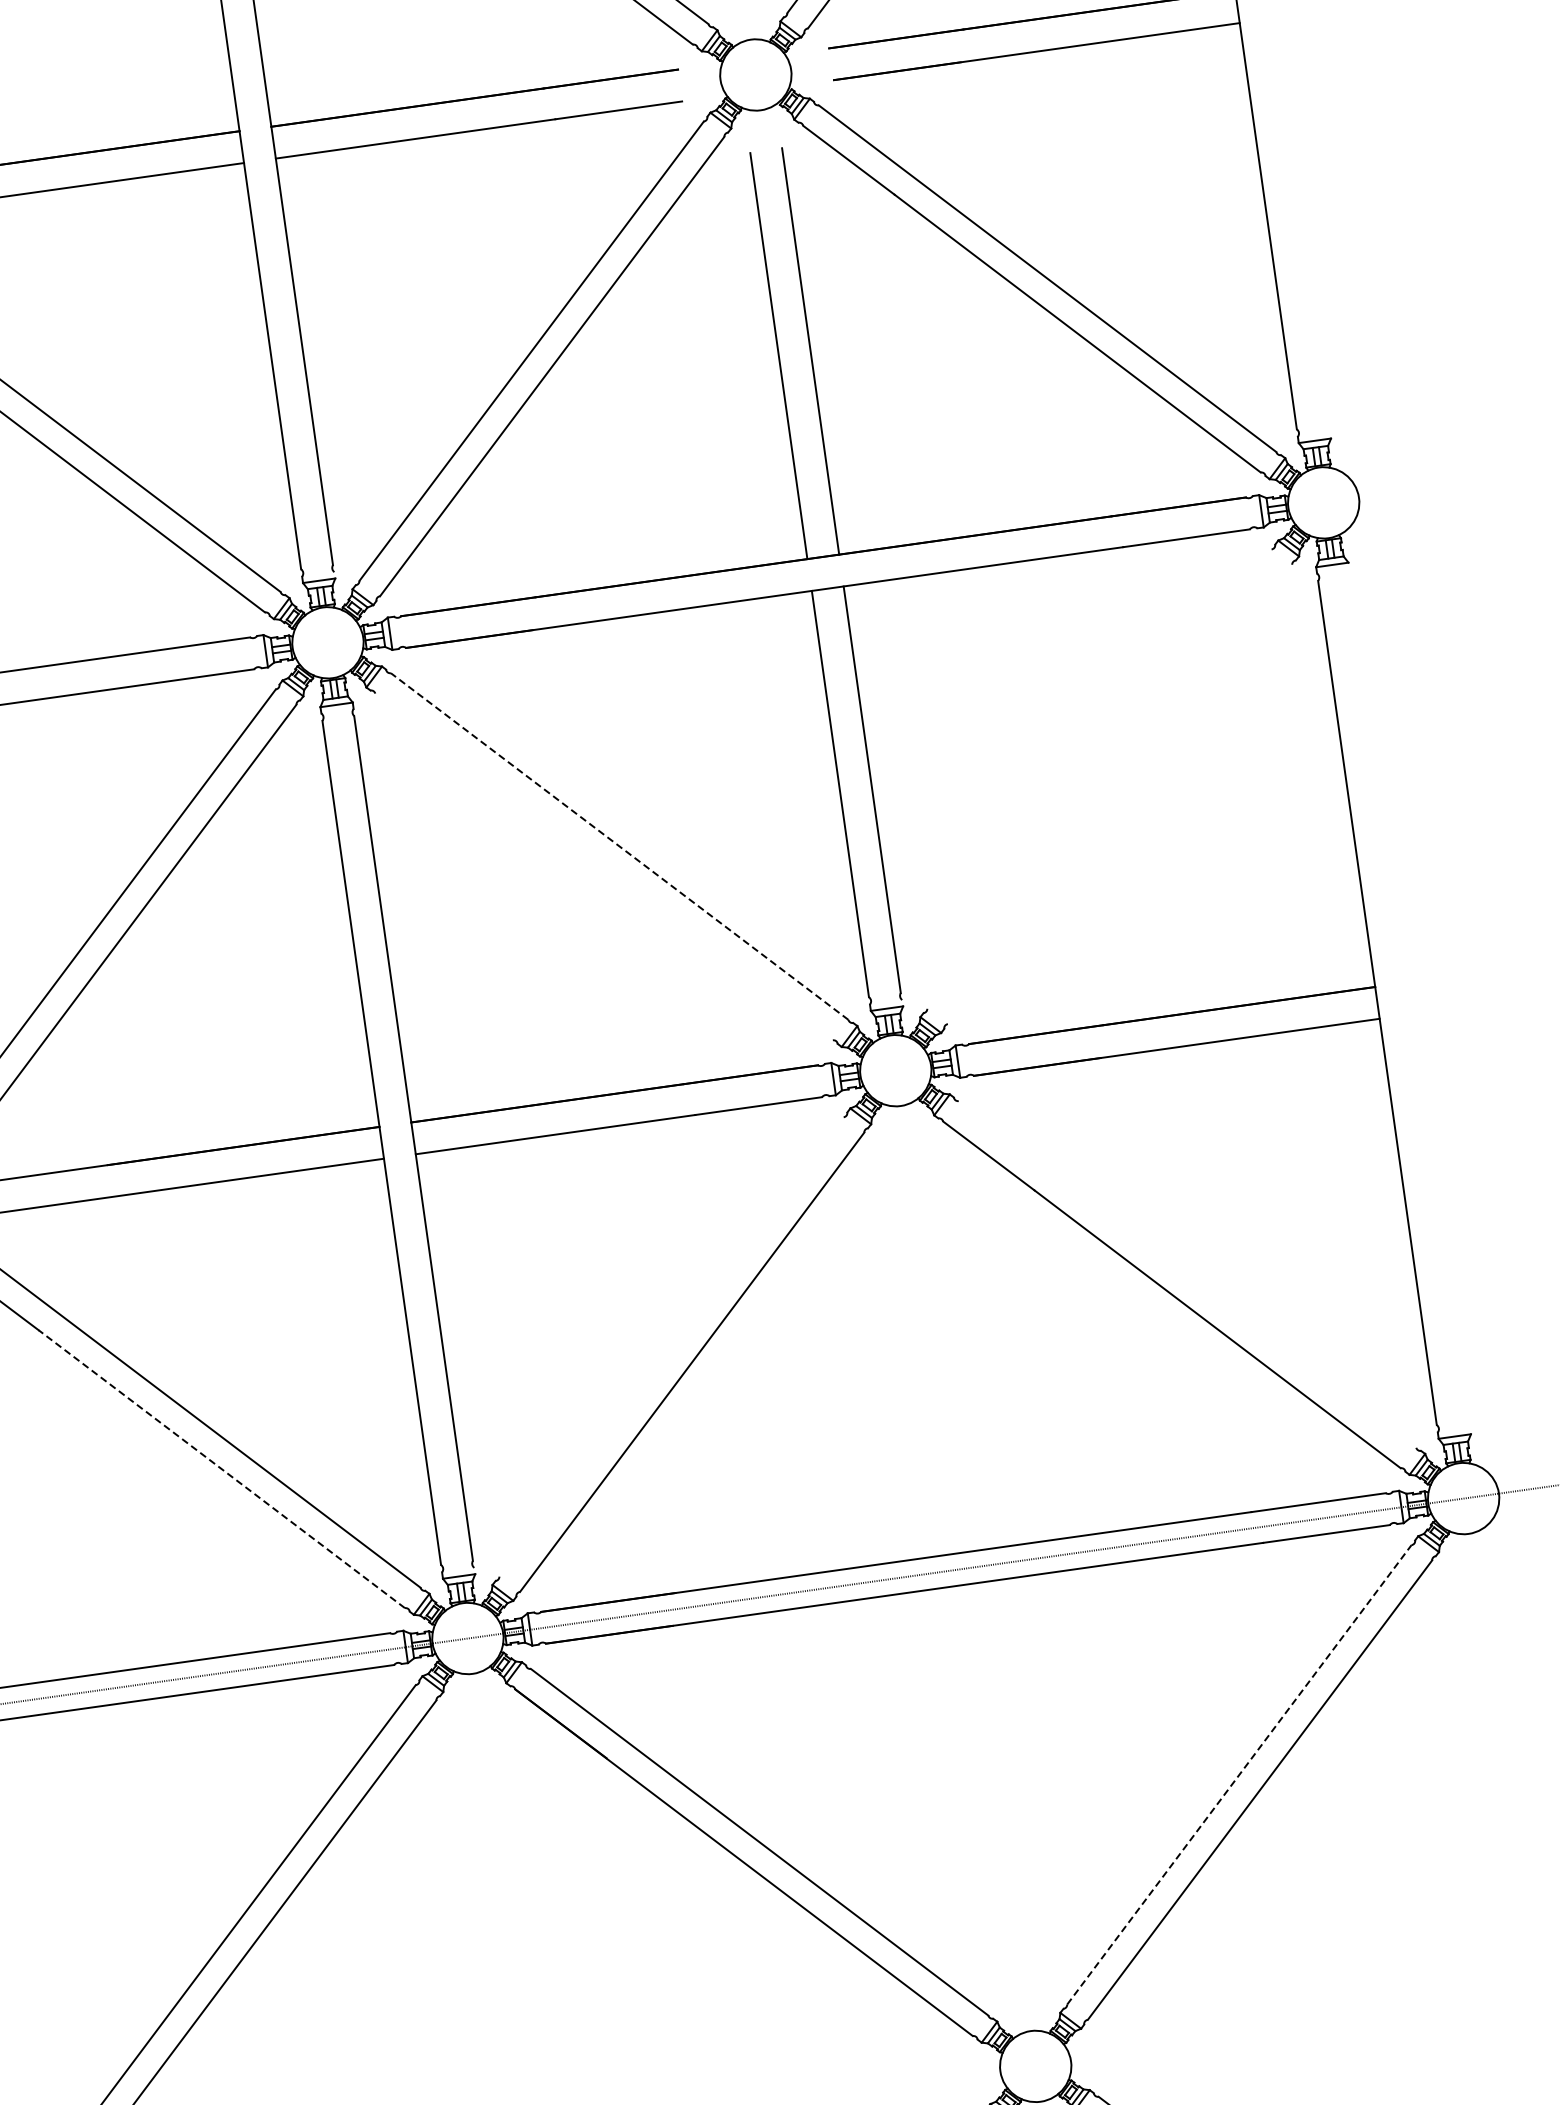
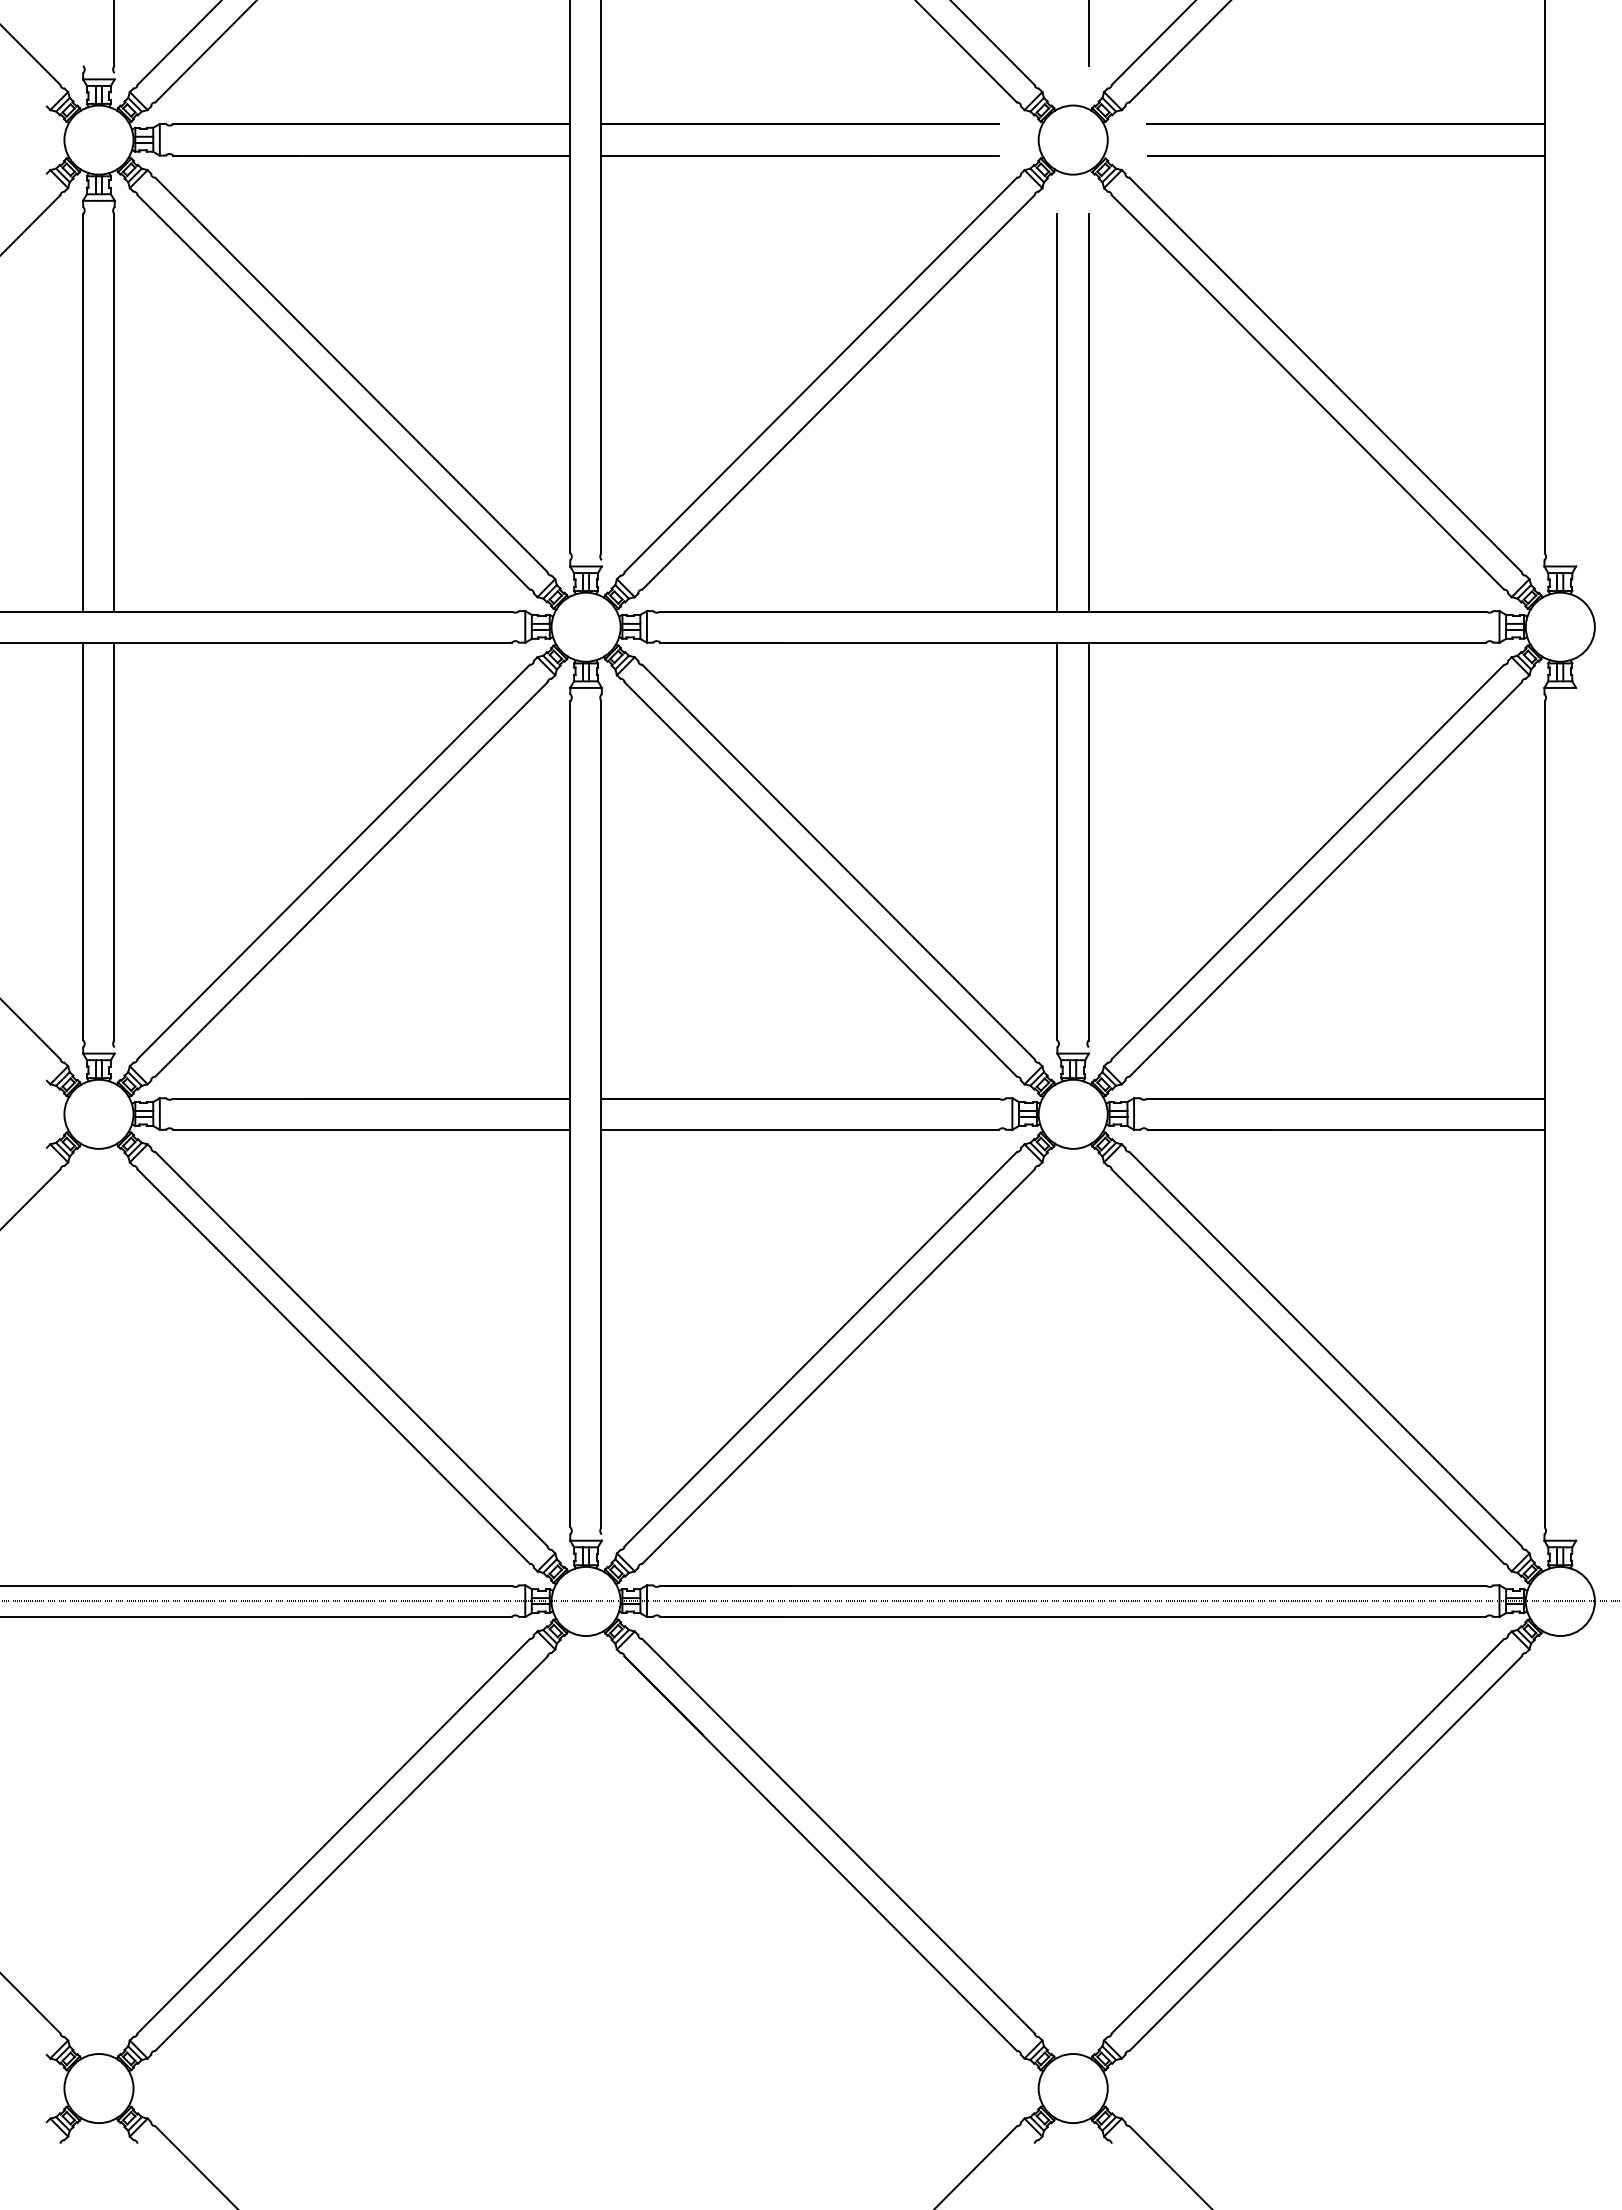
line: (1098, 778) -> (1307, 861), added
line: (1119, 794) -> (1325, 879), added
line: (619, 846) -> (838, 861), dashed -> solid
line: (603, 866) -> (820, 879), added
line: (1187, 1273) -> (1325, 1348), added
line: (671, 1346) -> (820, 1348), added
line: (221, 1468) -> (372, 1405), dashed -> solid
line: (1239, 1773) -> (1308, 1835), dashed -> solid

